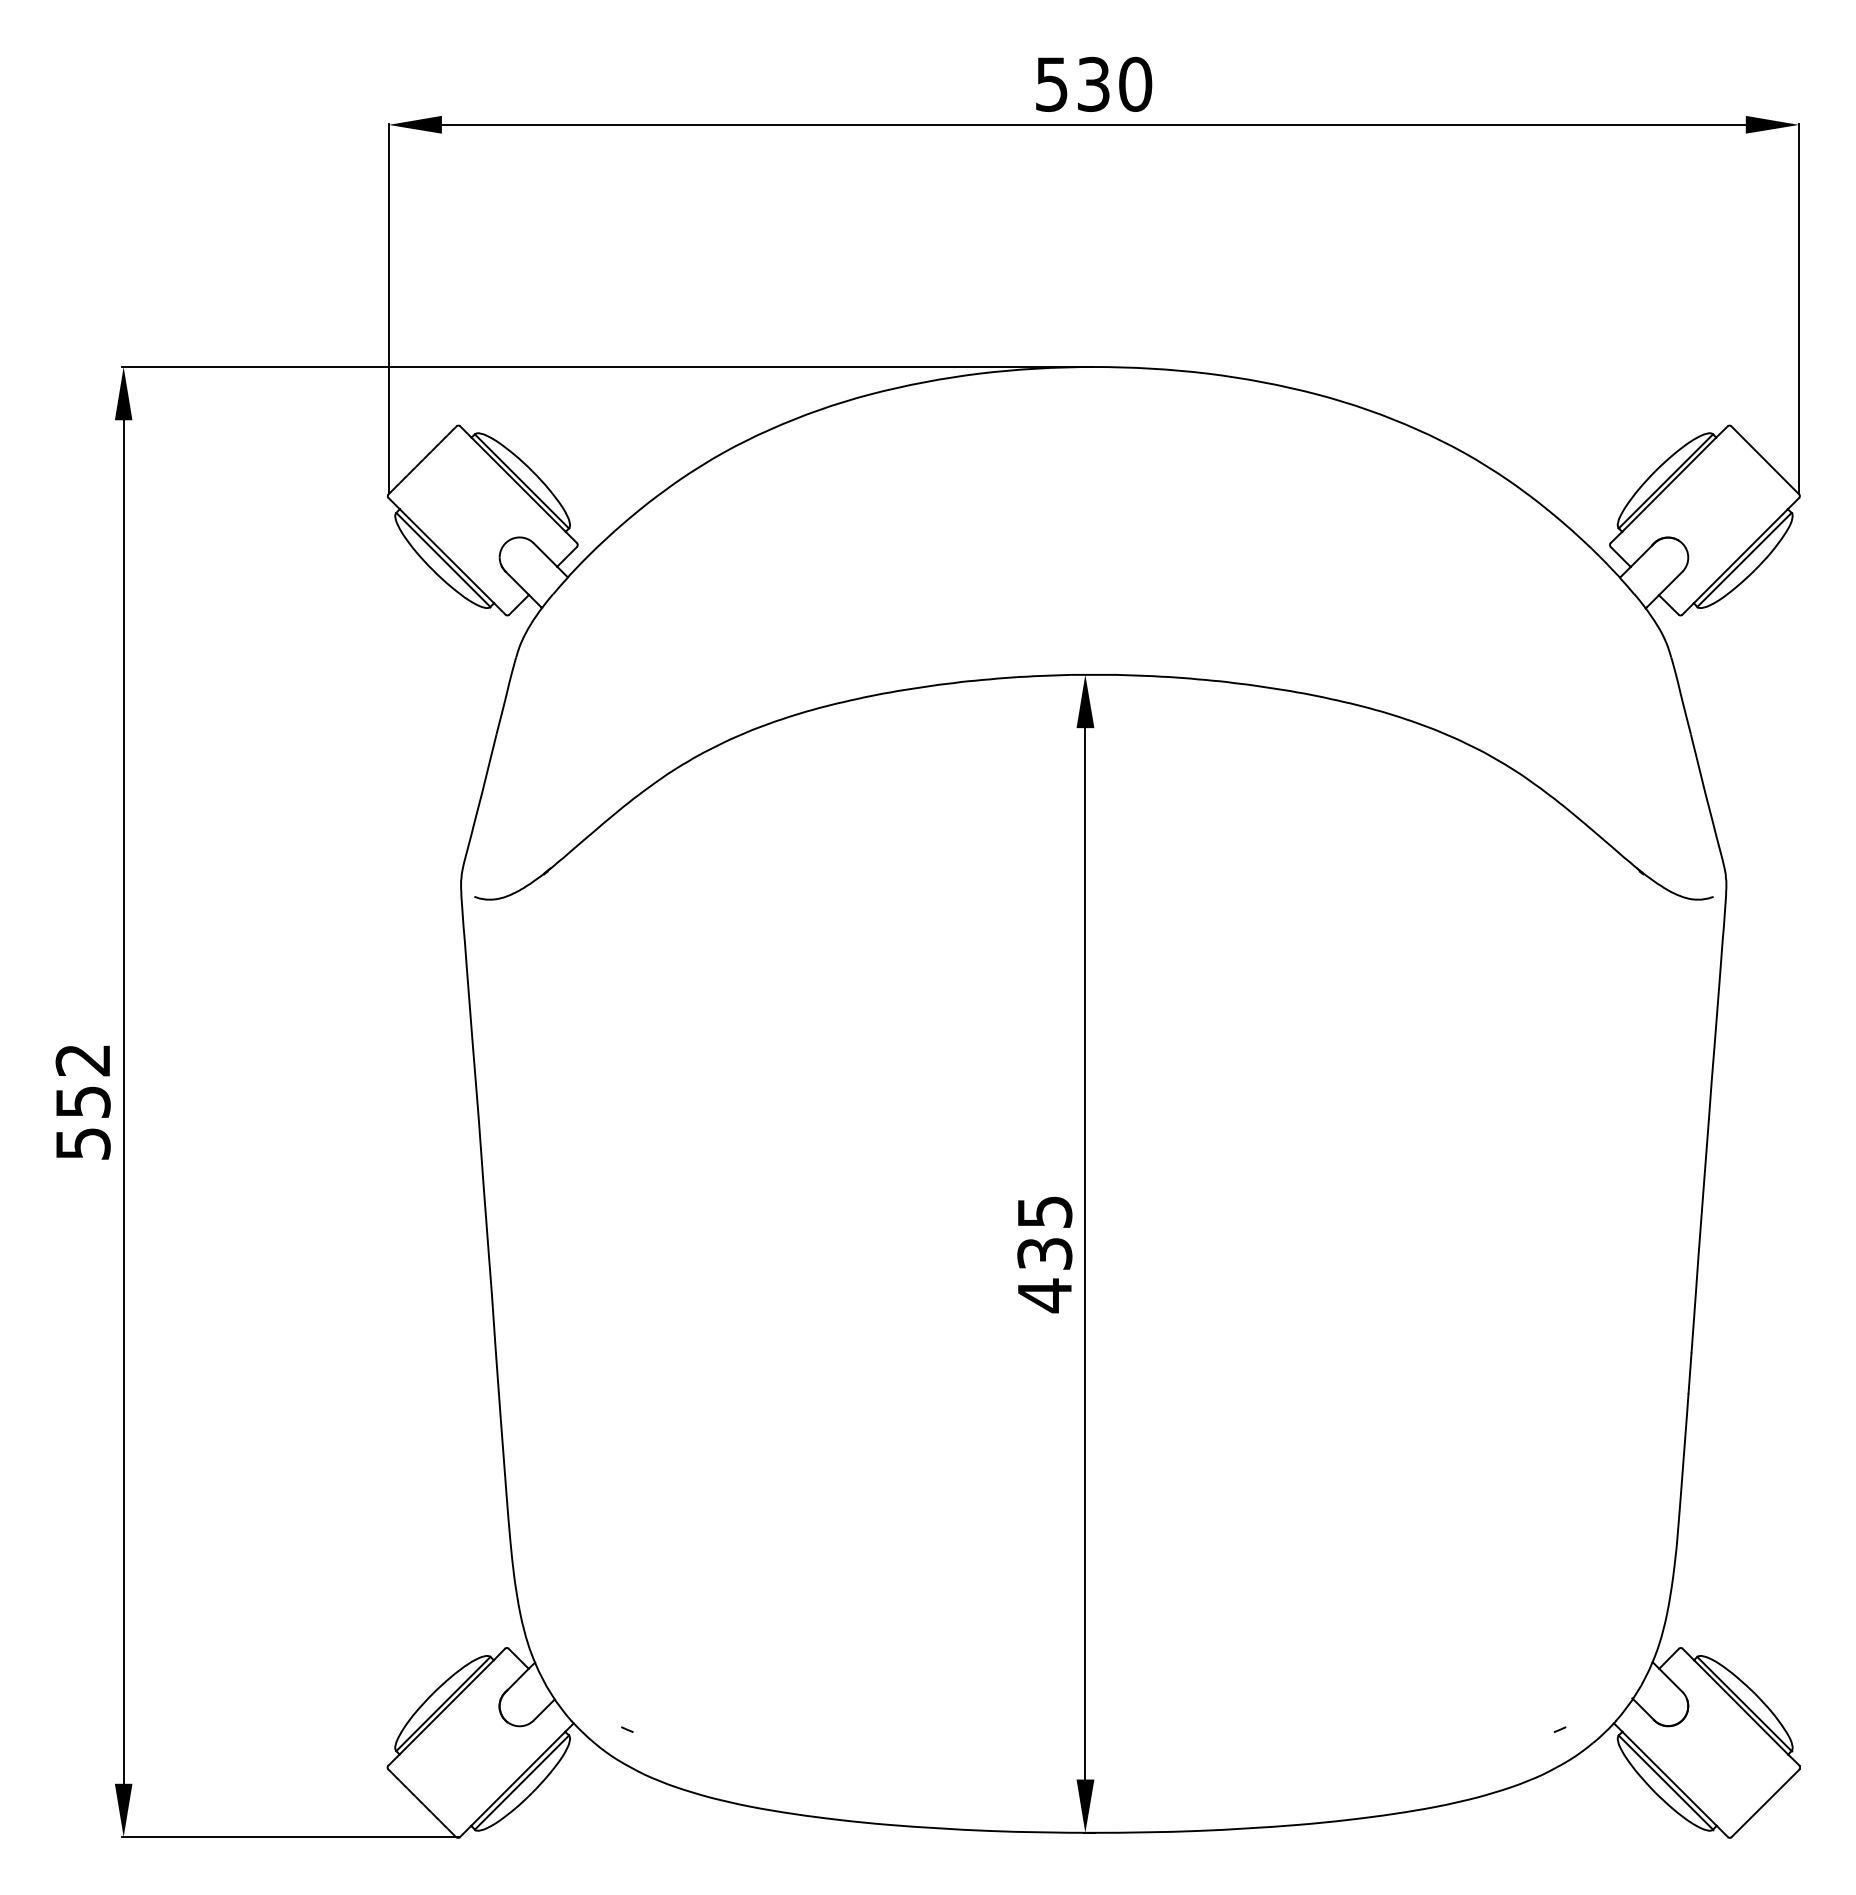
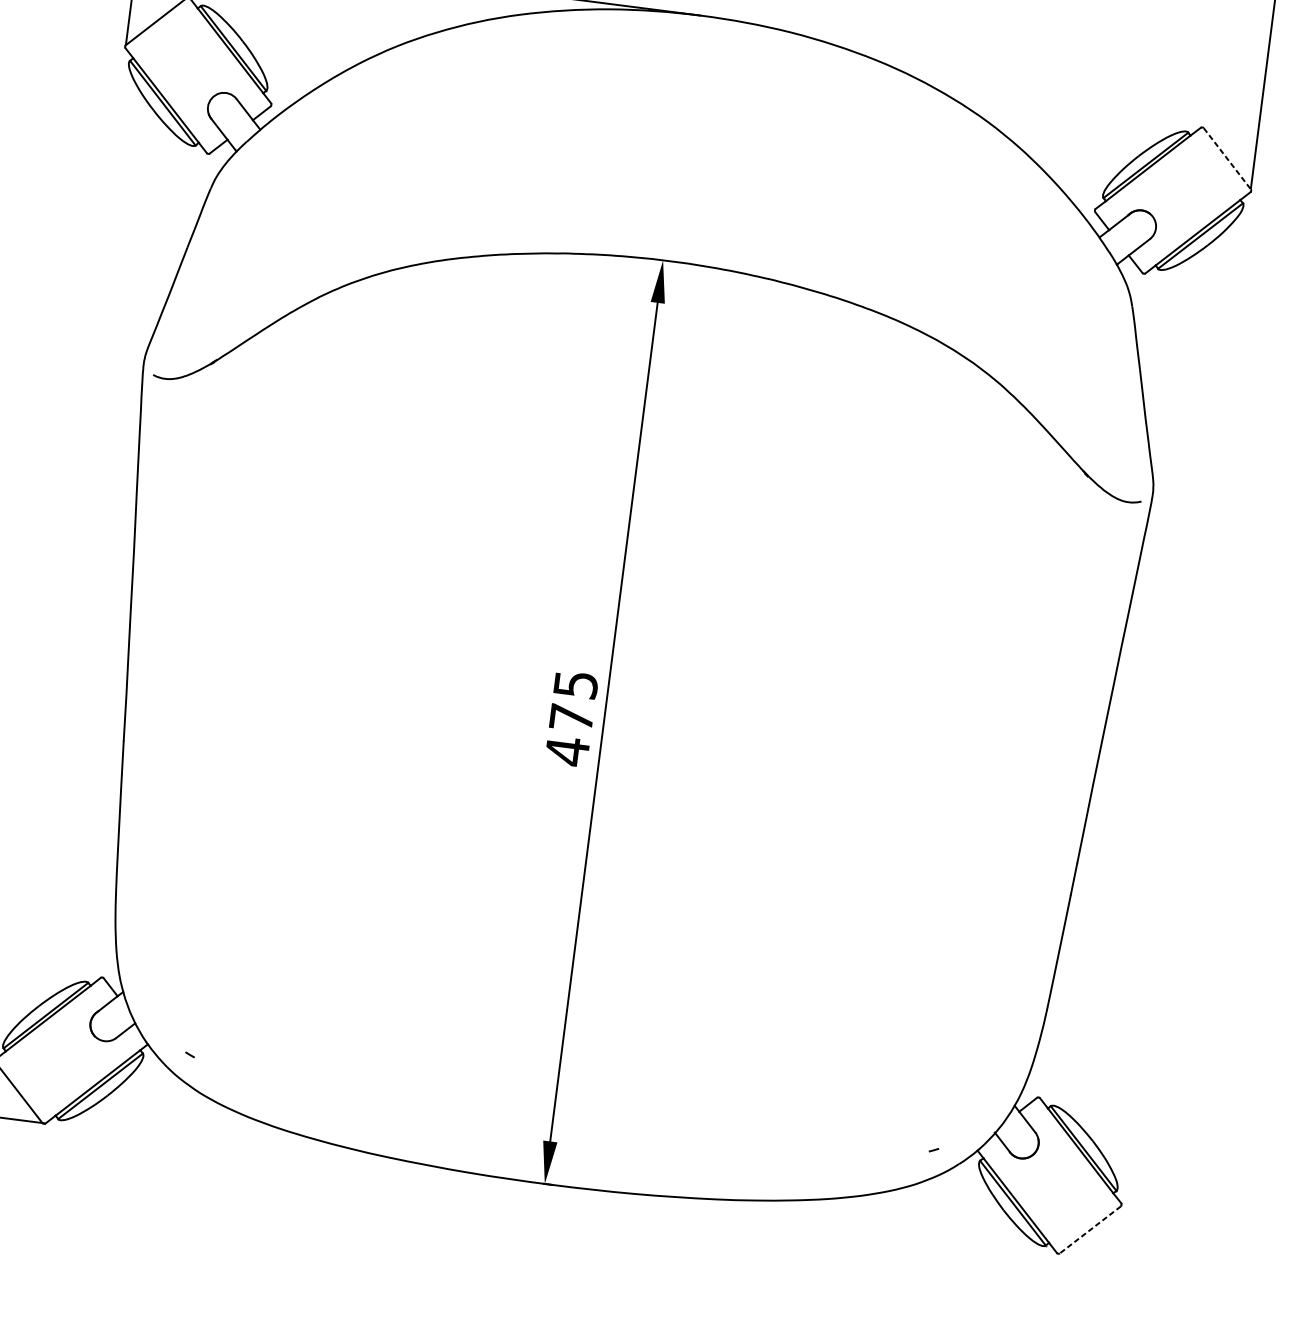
line: (1765, 460) -> (1227, 158), solid -> dashed
text: (1044, 1253) -> (571, 717), 435 -> 475
line: (1765, 1803) -> (1090, 1230), solid -> dashed

